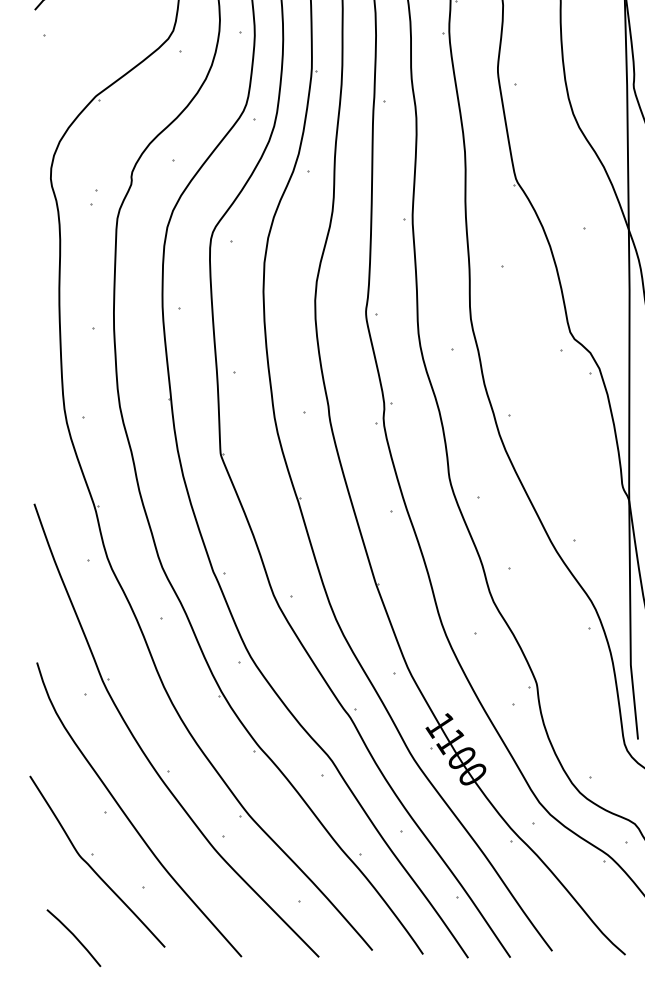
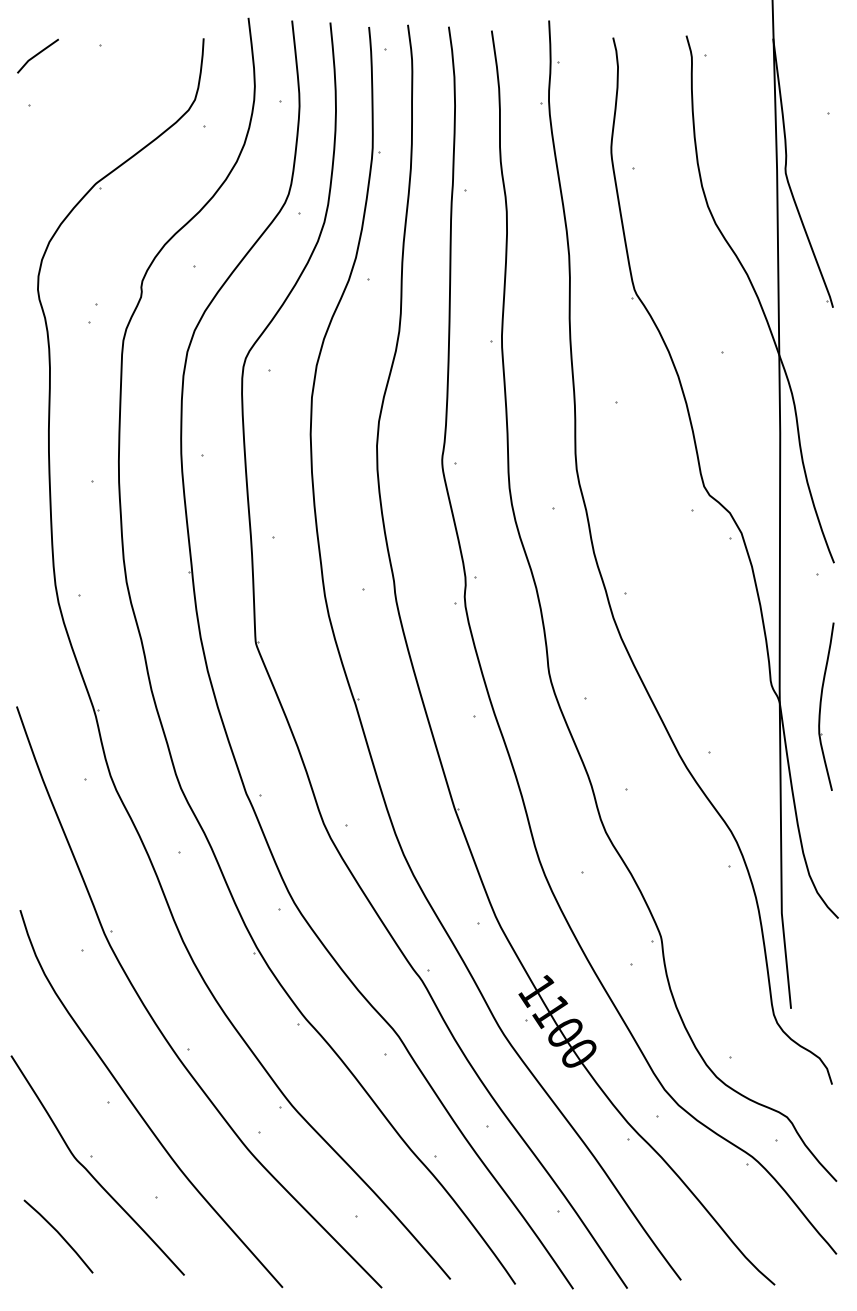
line: (74, 937) -> (59, 1235), moved

